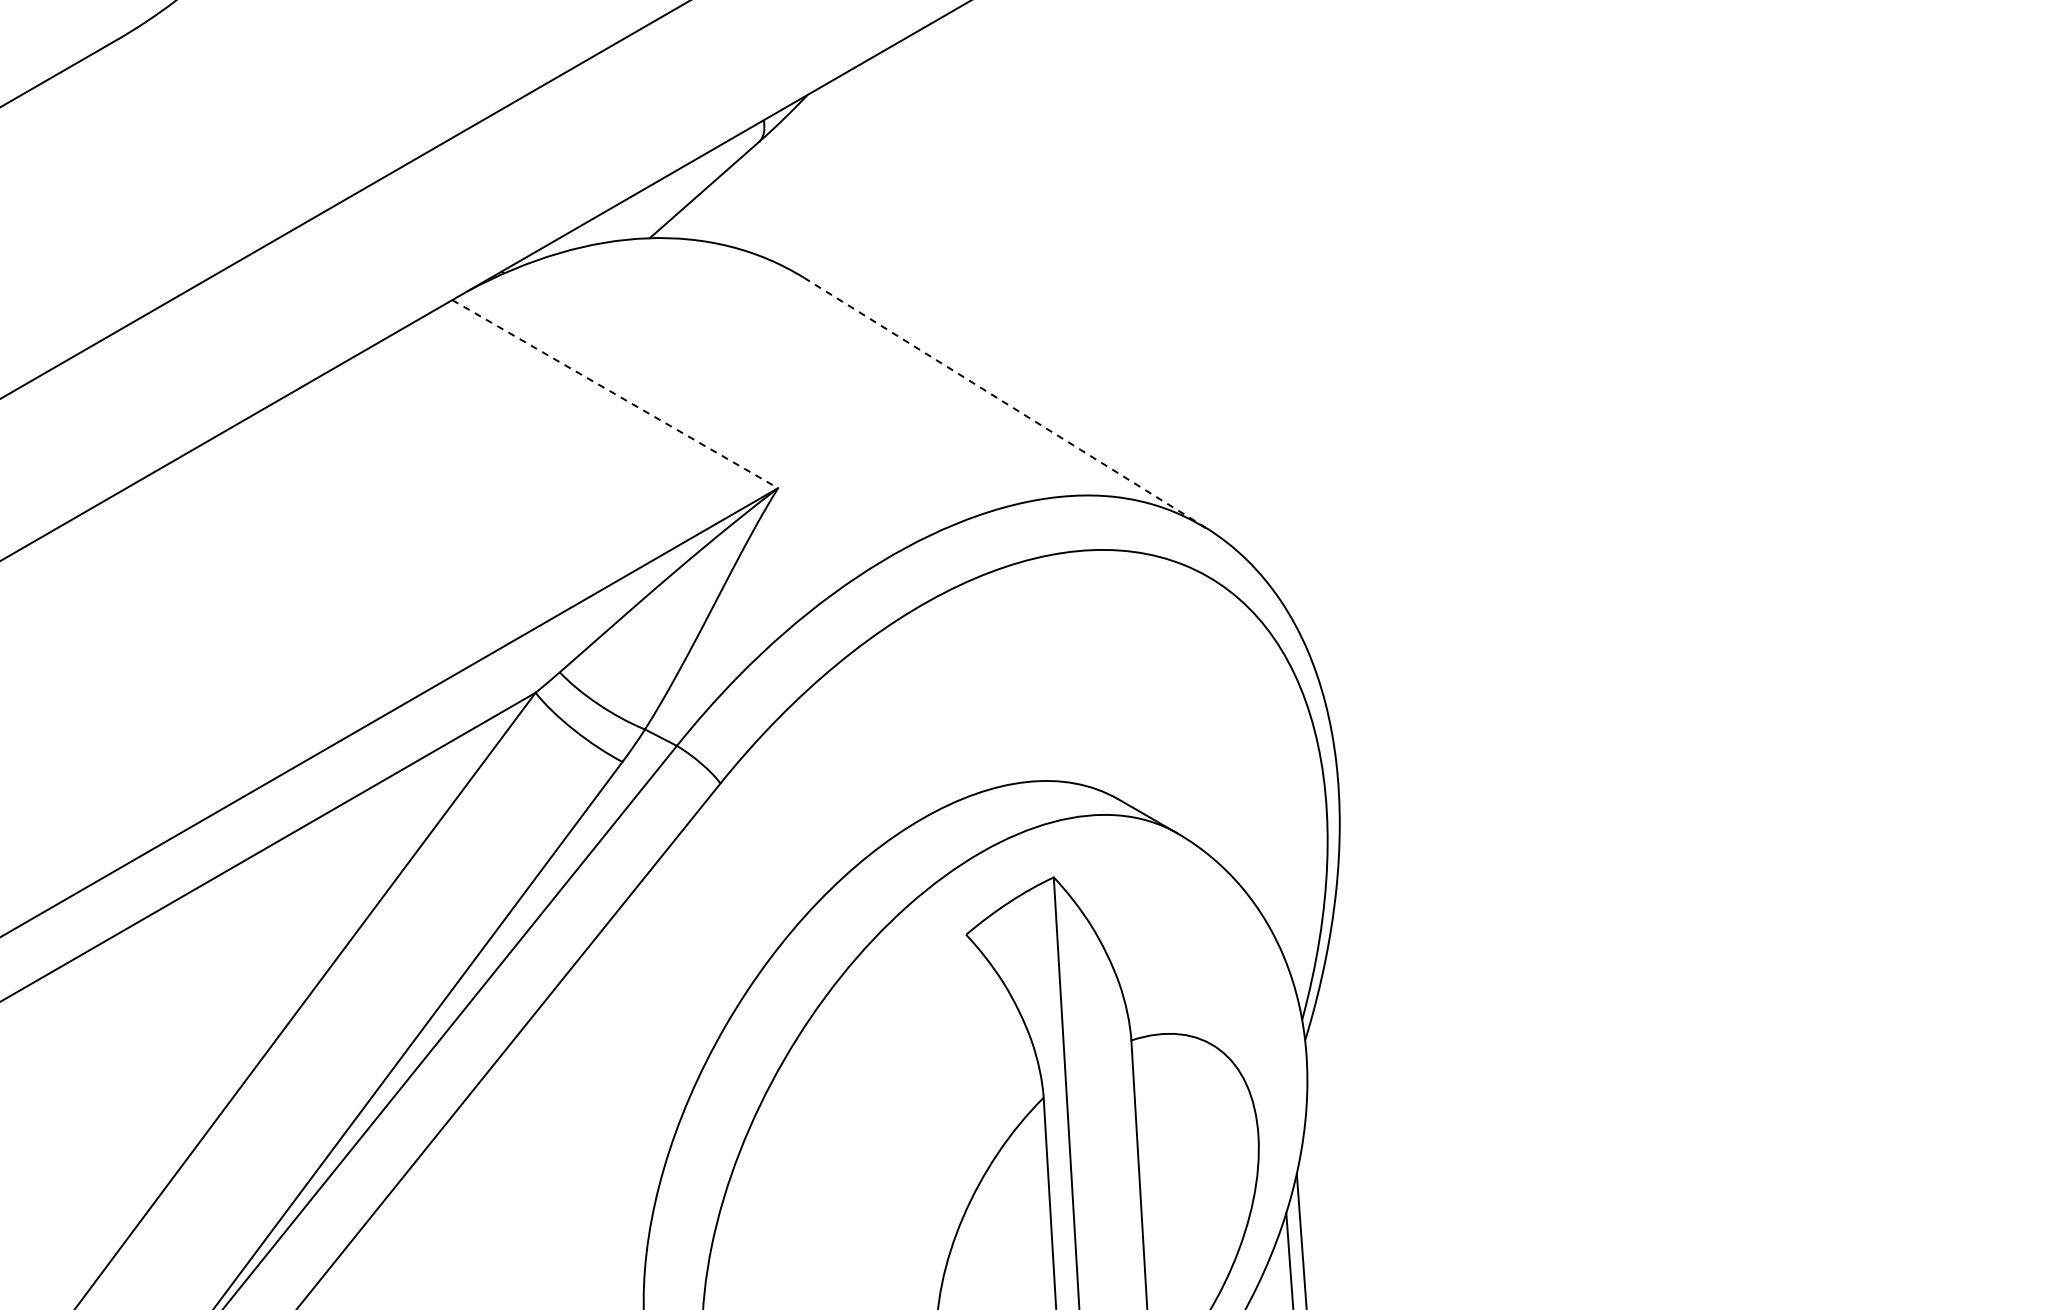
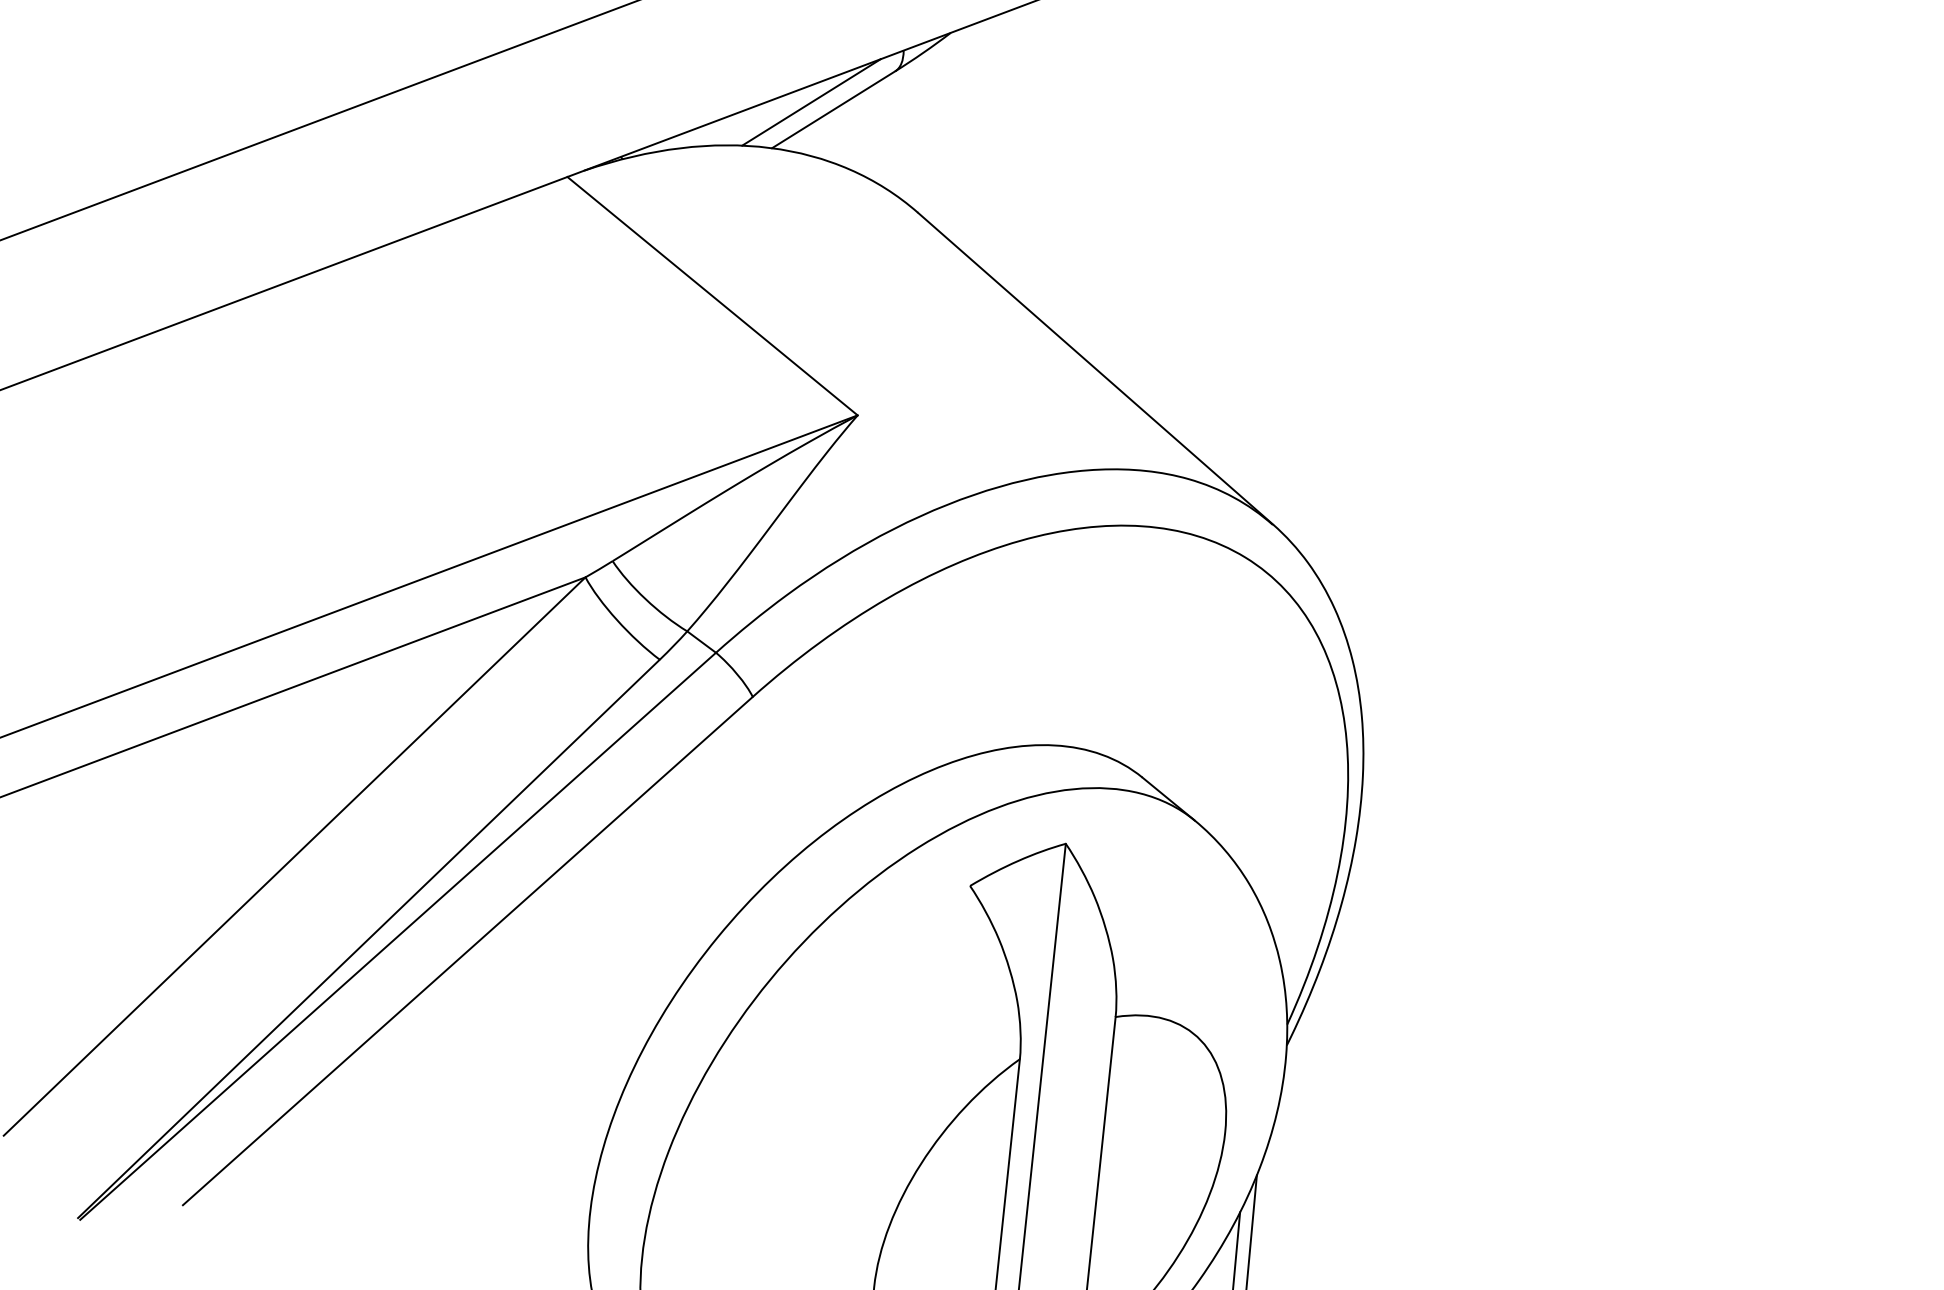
line: (680, 186) -> (810, 102), added
line: (615, 394) -> (712, 296), dashed -> solid
line: (1005, 403) -> (1095, 369), dashed -> solid

